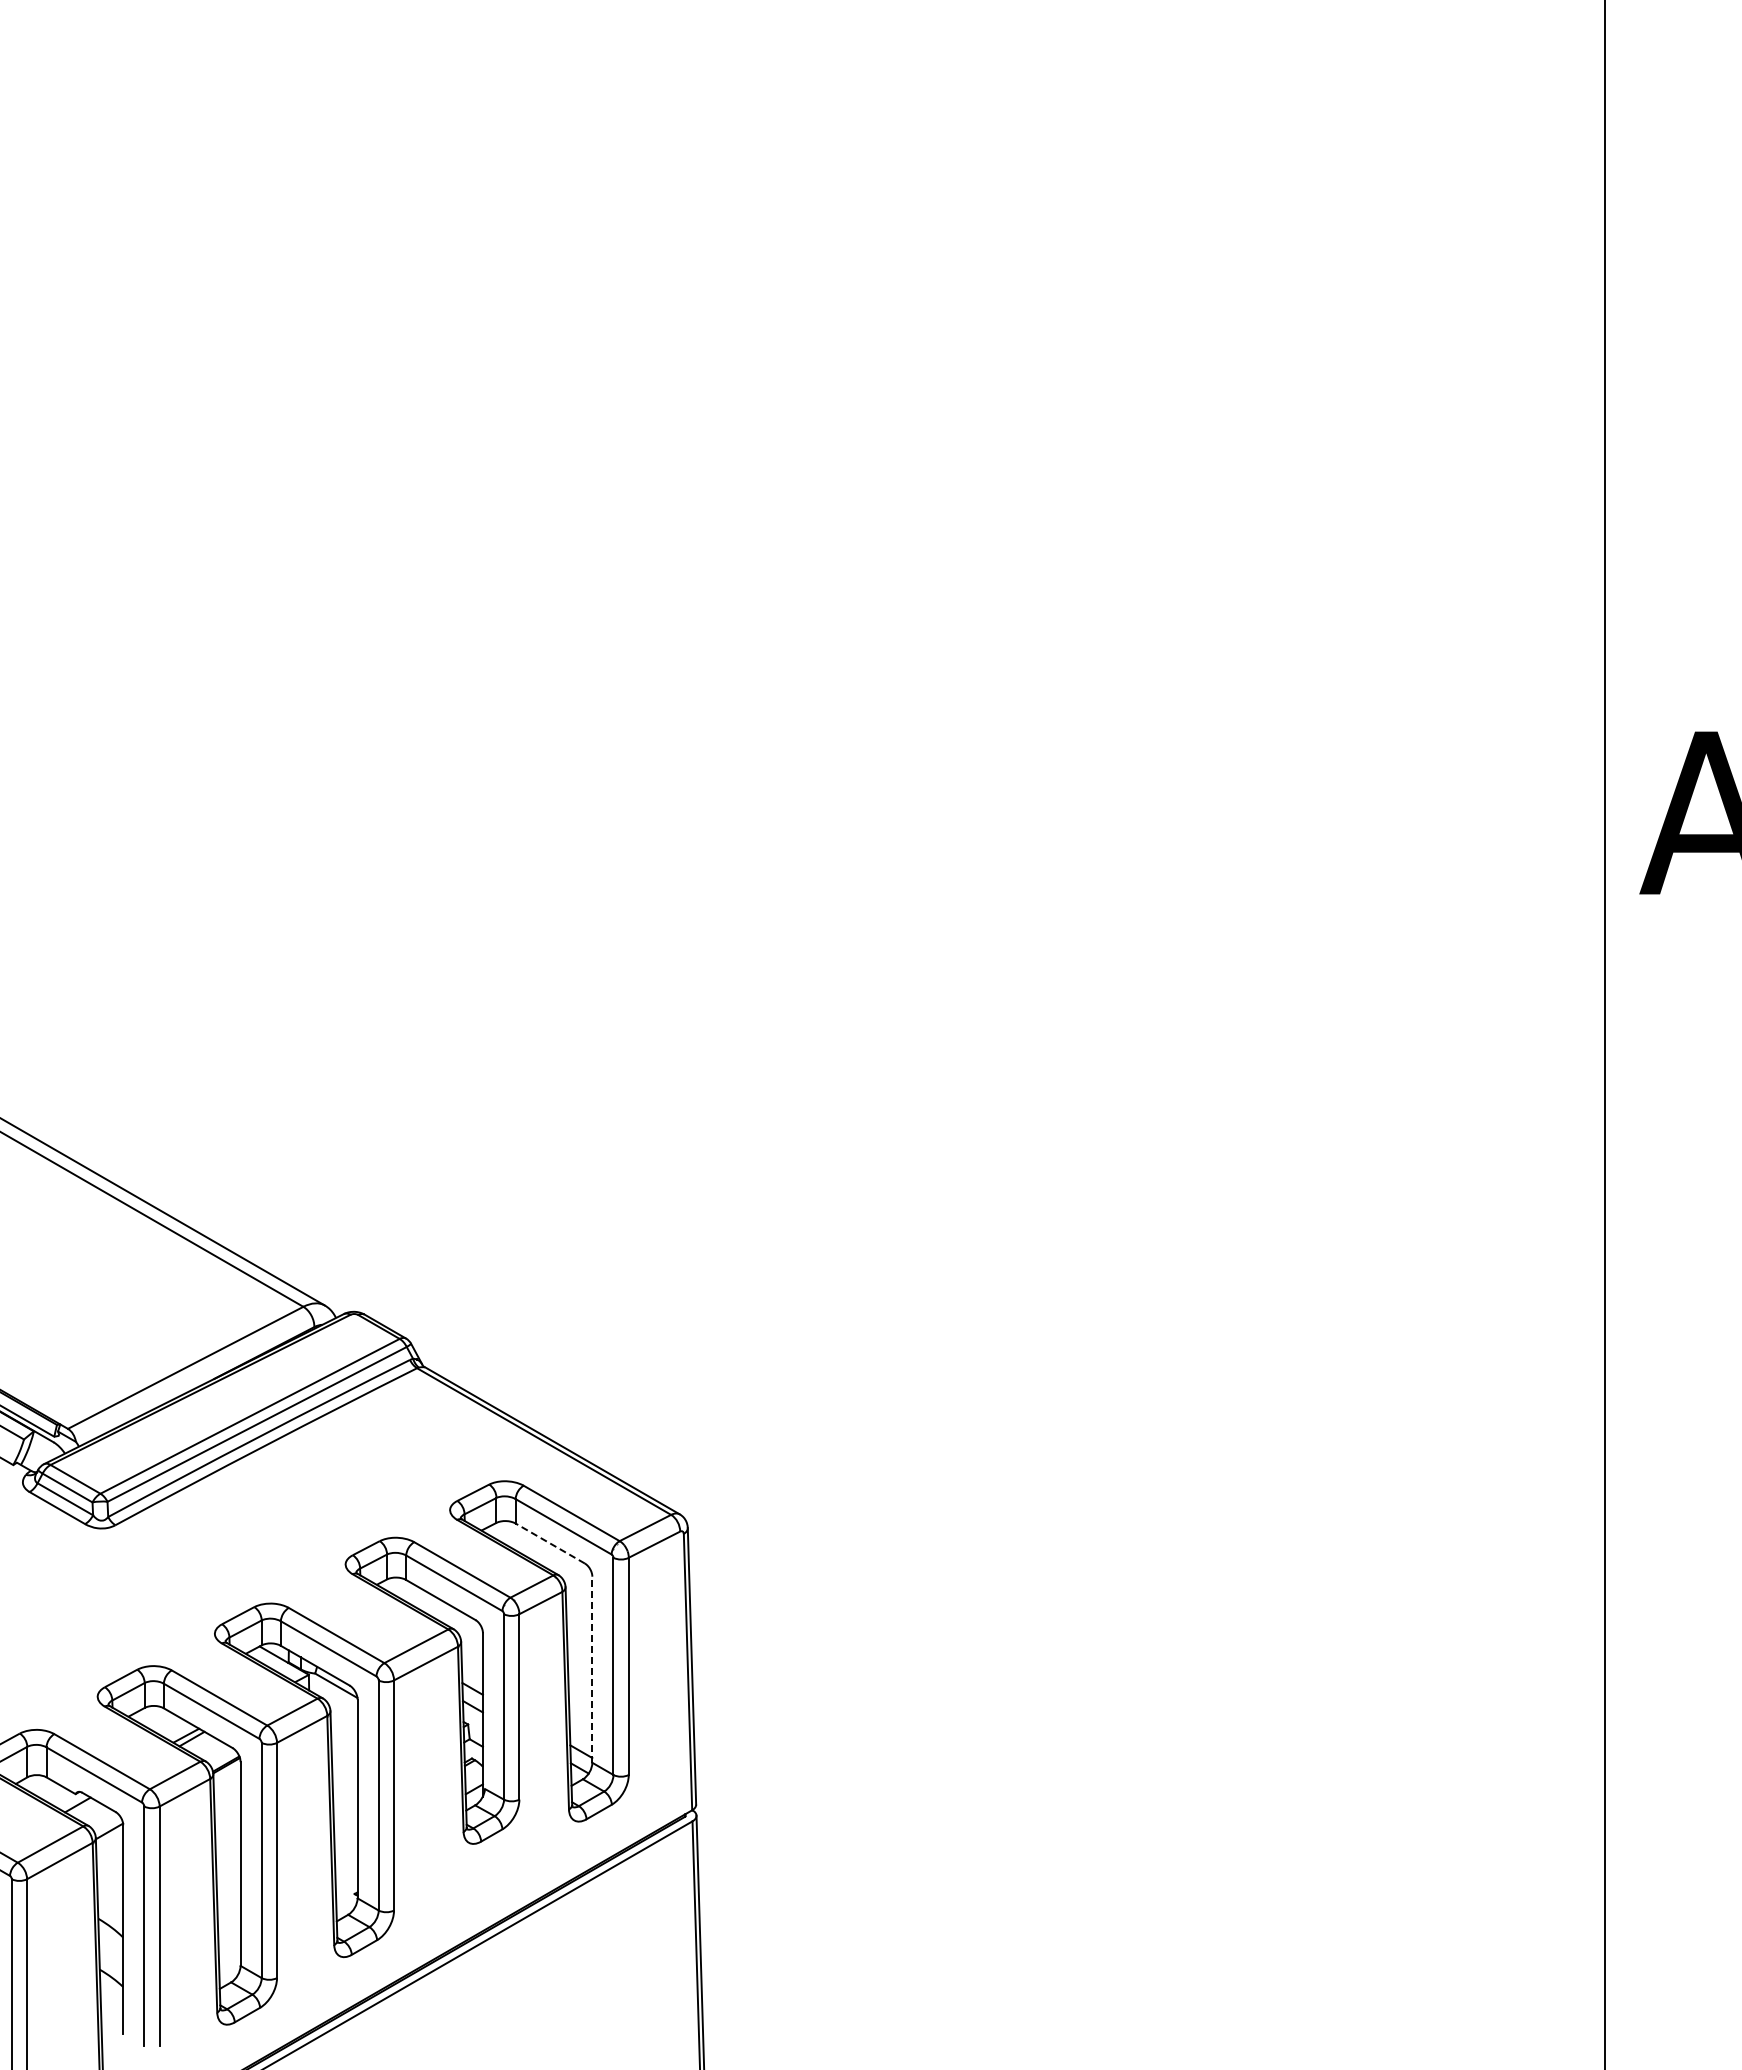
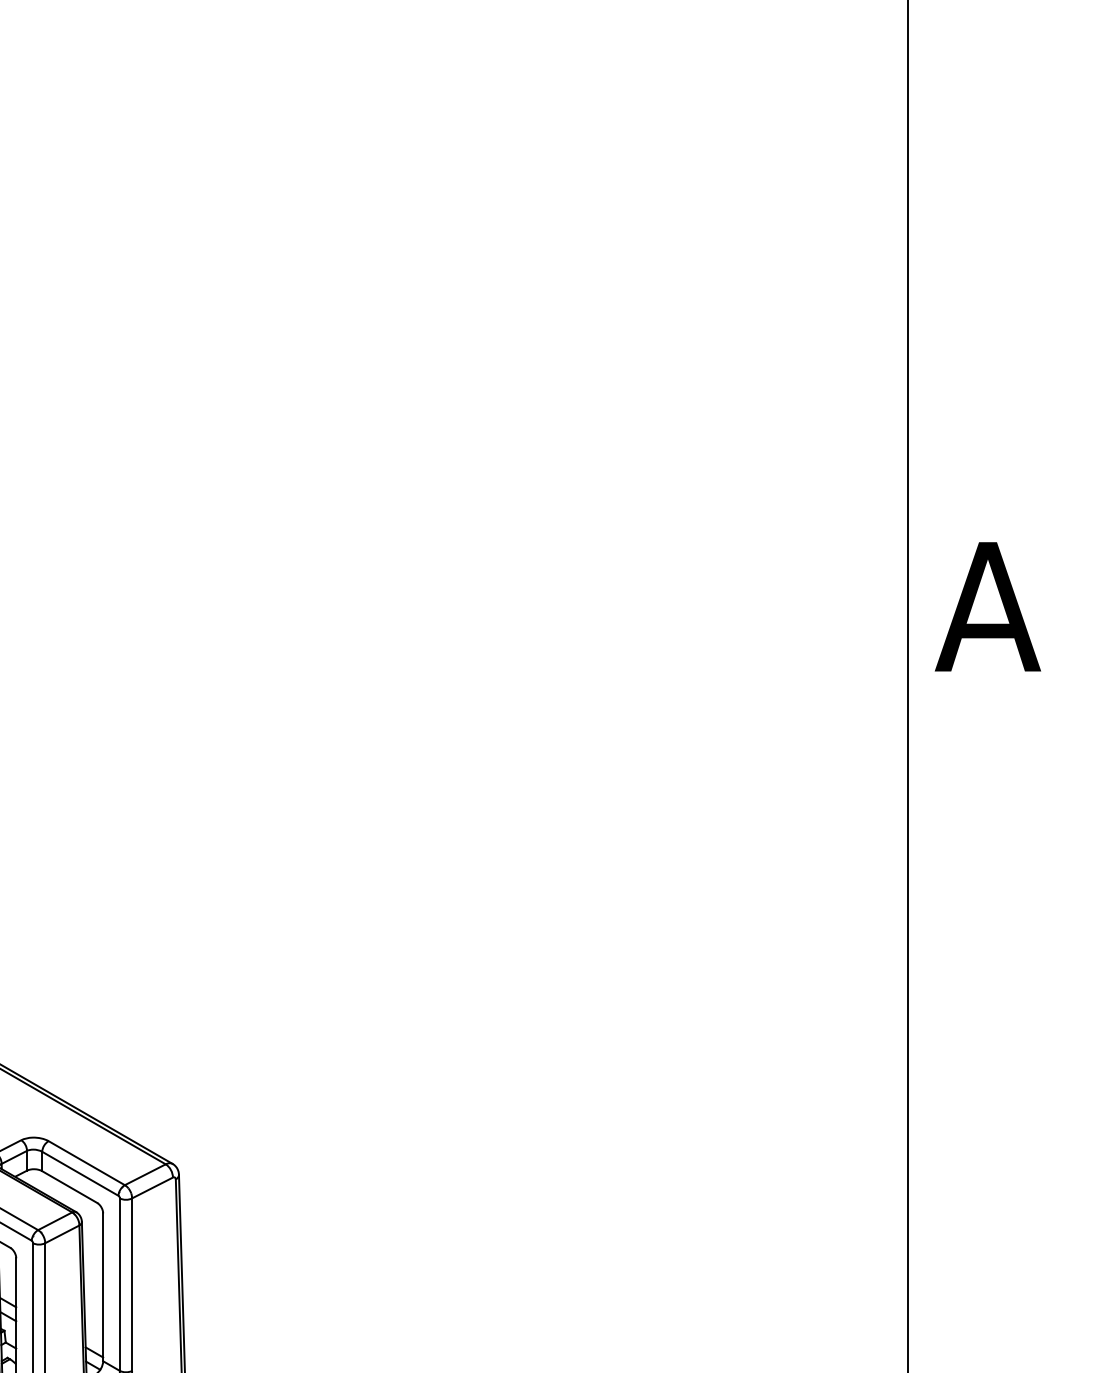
line: (550, 1543) -> (69, 1187), dashed -> solid
line: (592, 1669) -> (103, 1287), dashed -> solid

